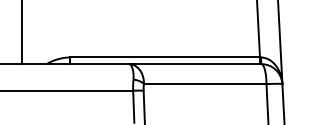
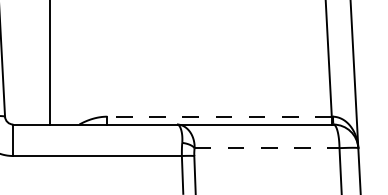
line: (164, 57) -> (219, 116), solid -> dashed
line: (205, 84) -> (267, 148), solid -> dashed

